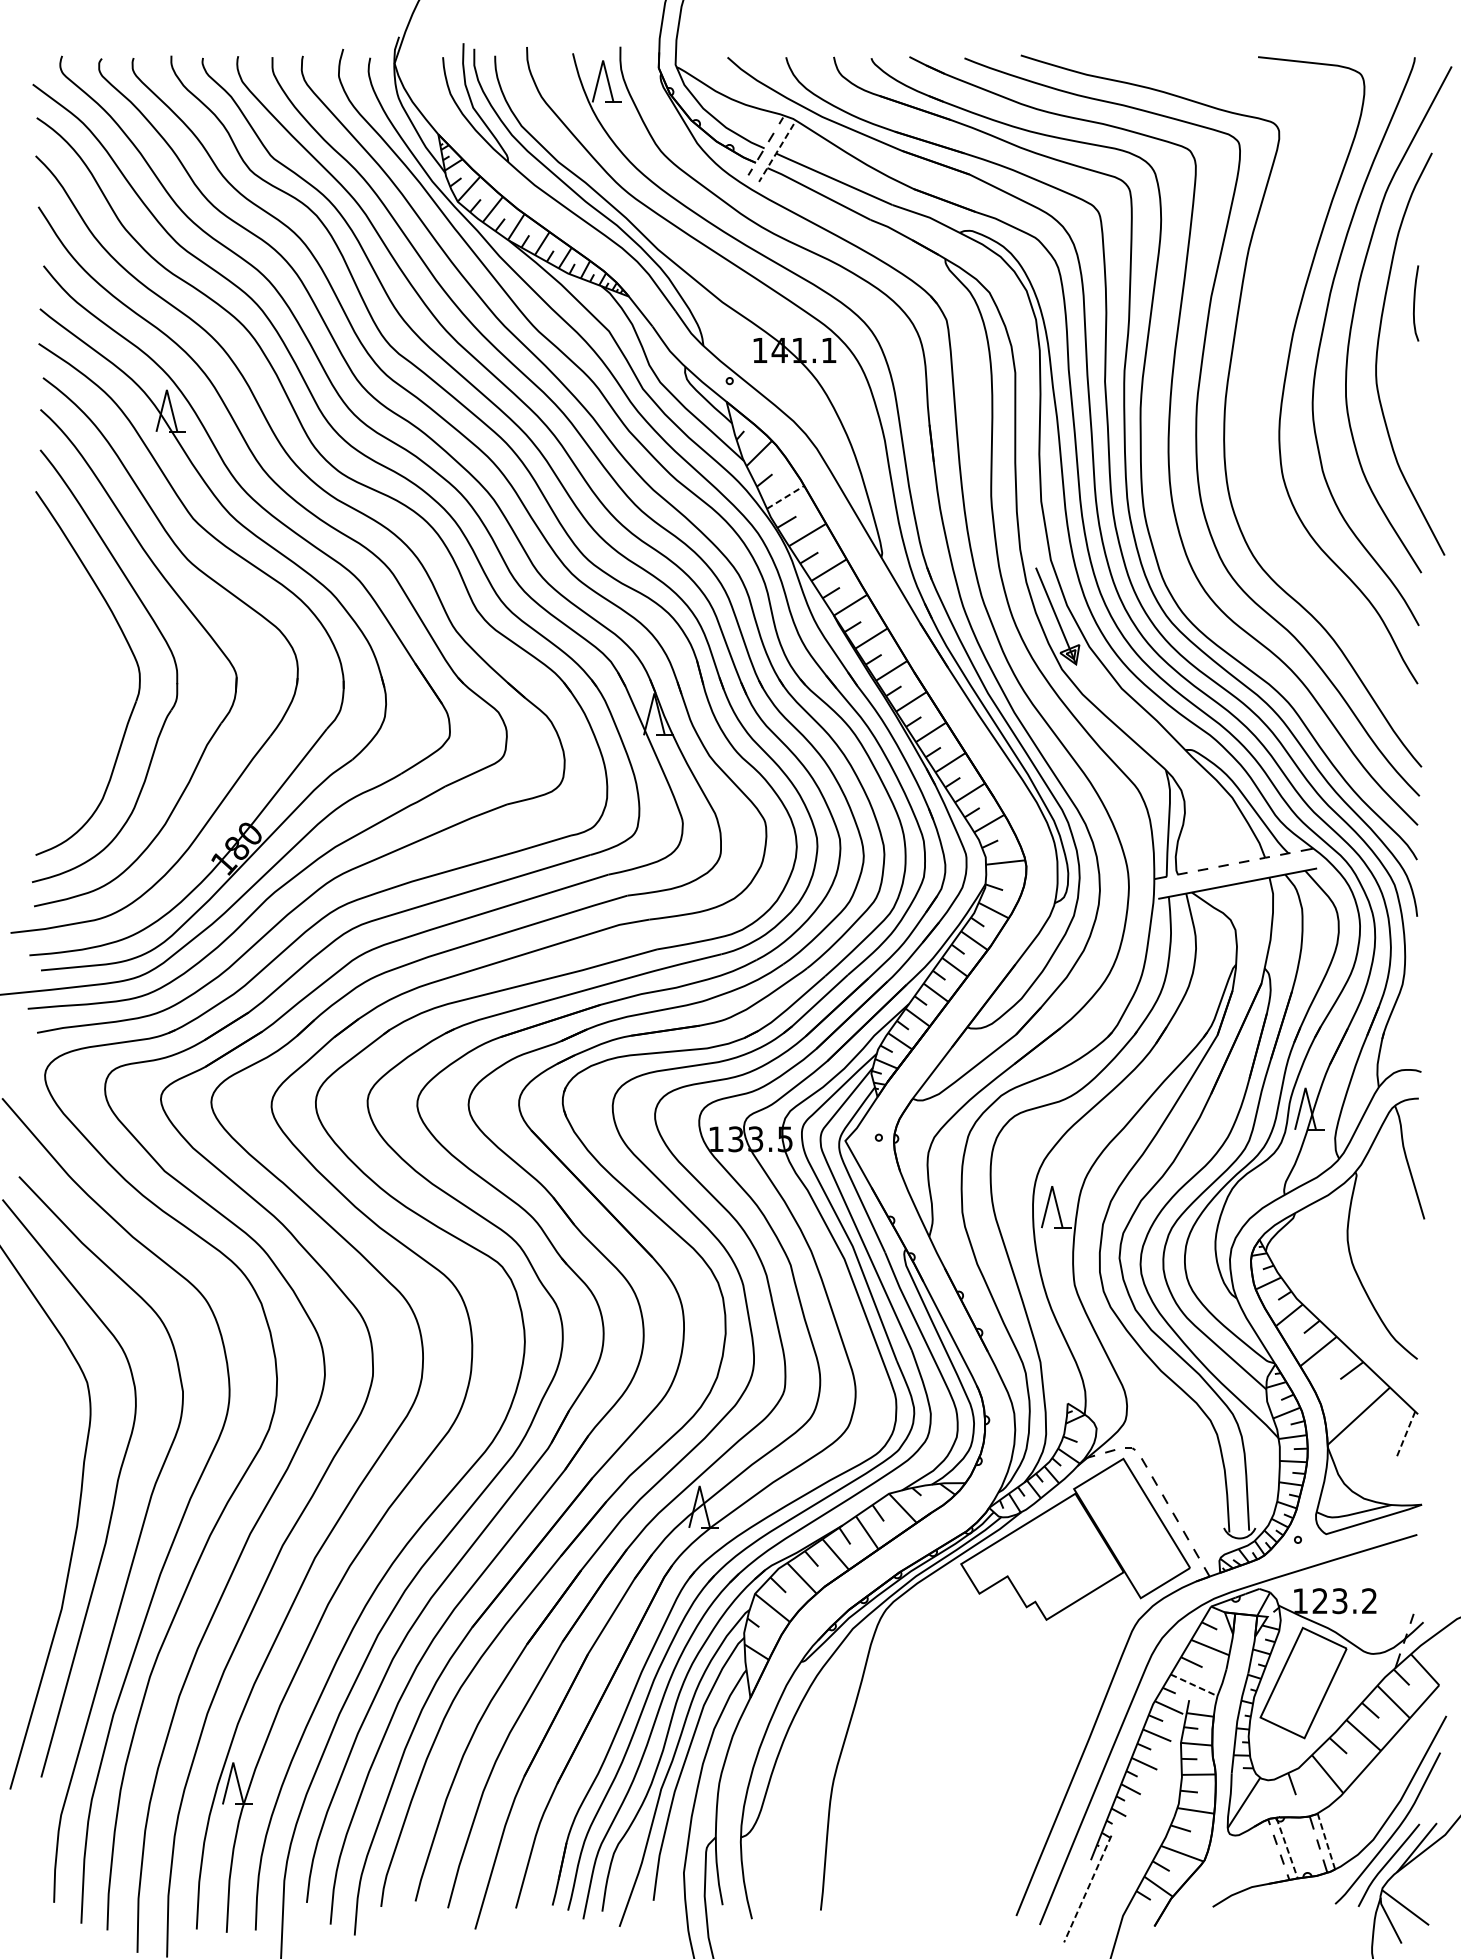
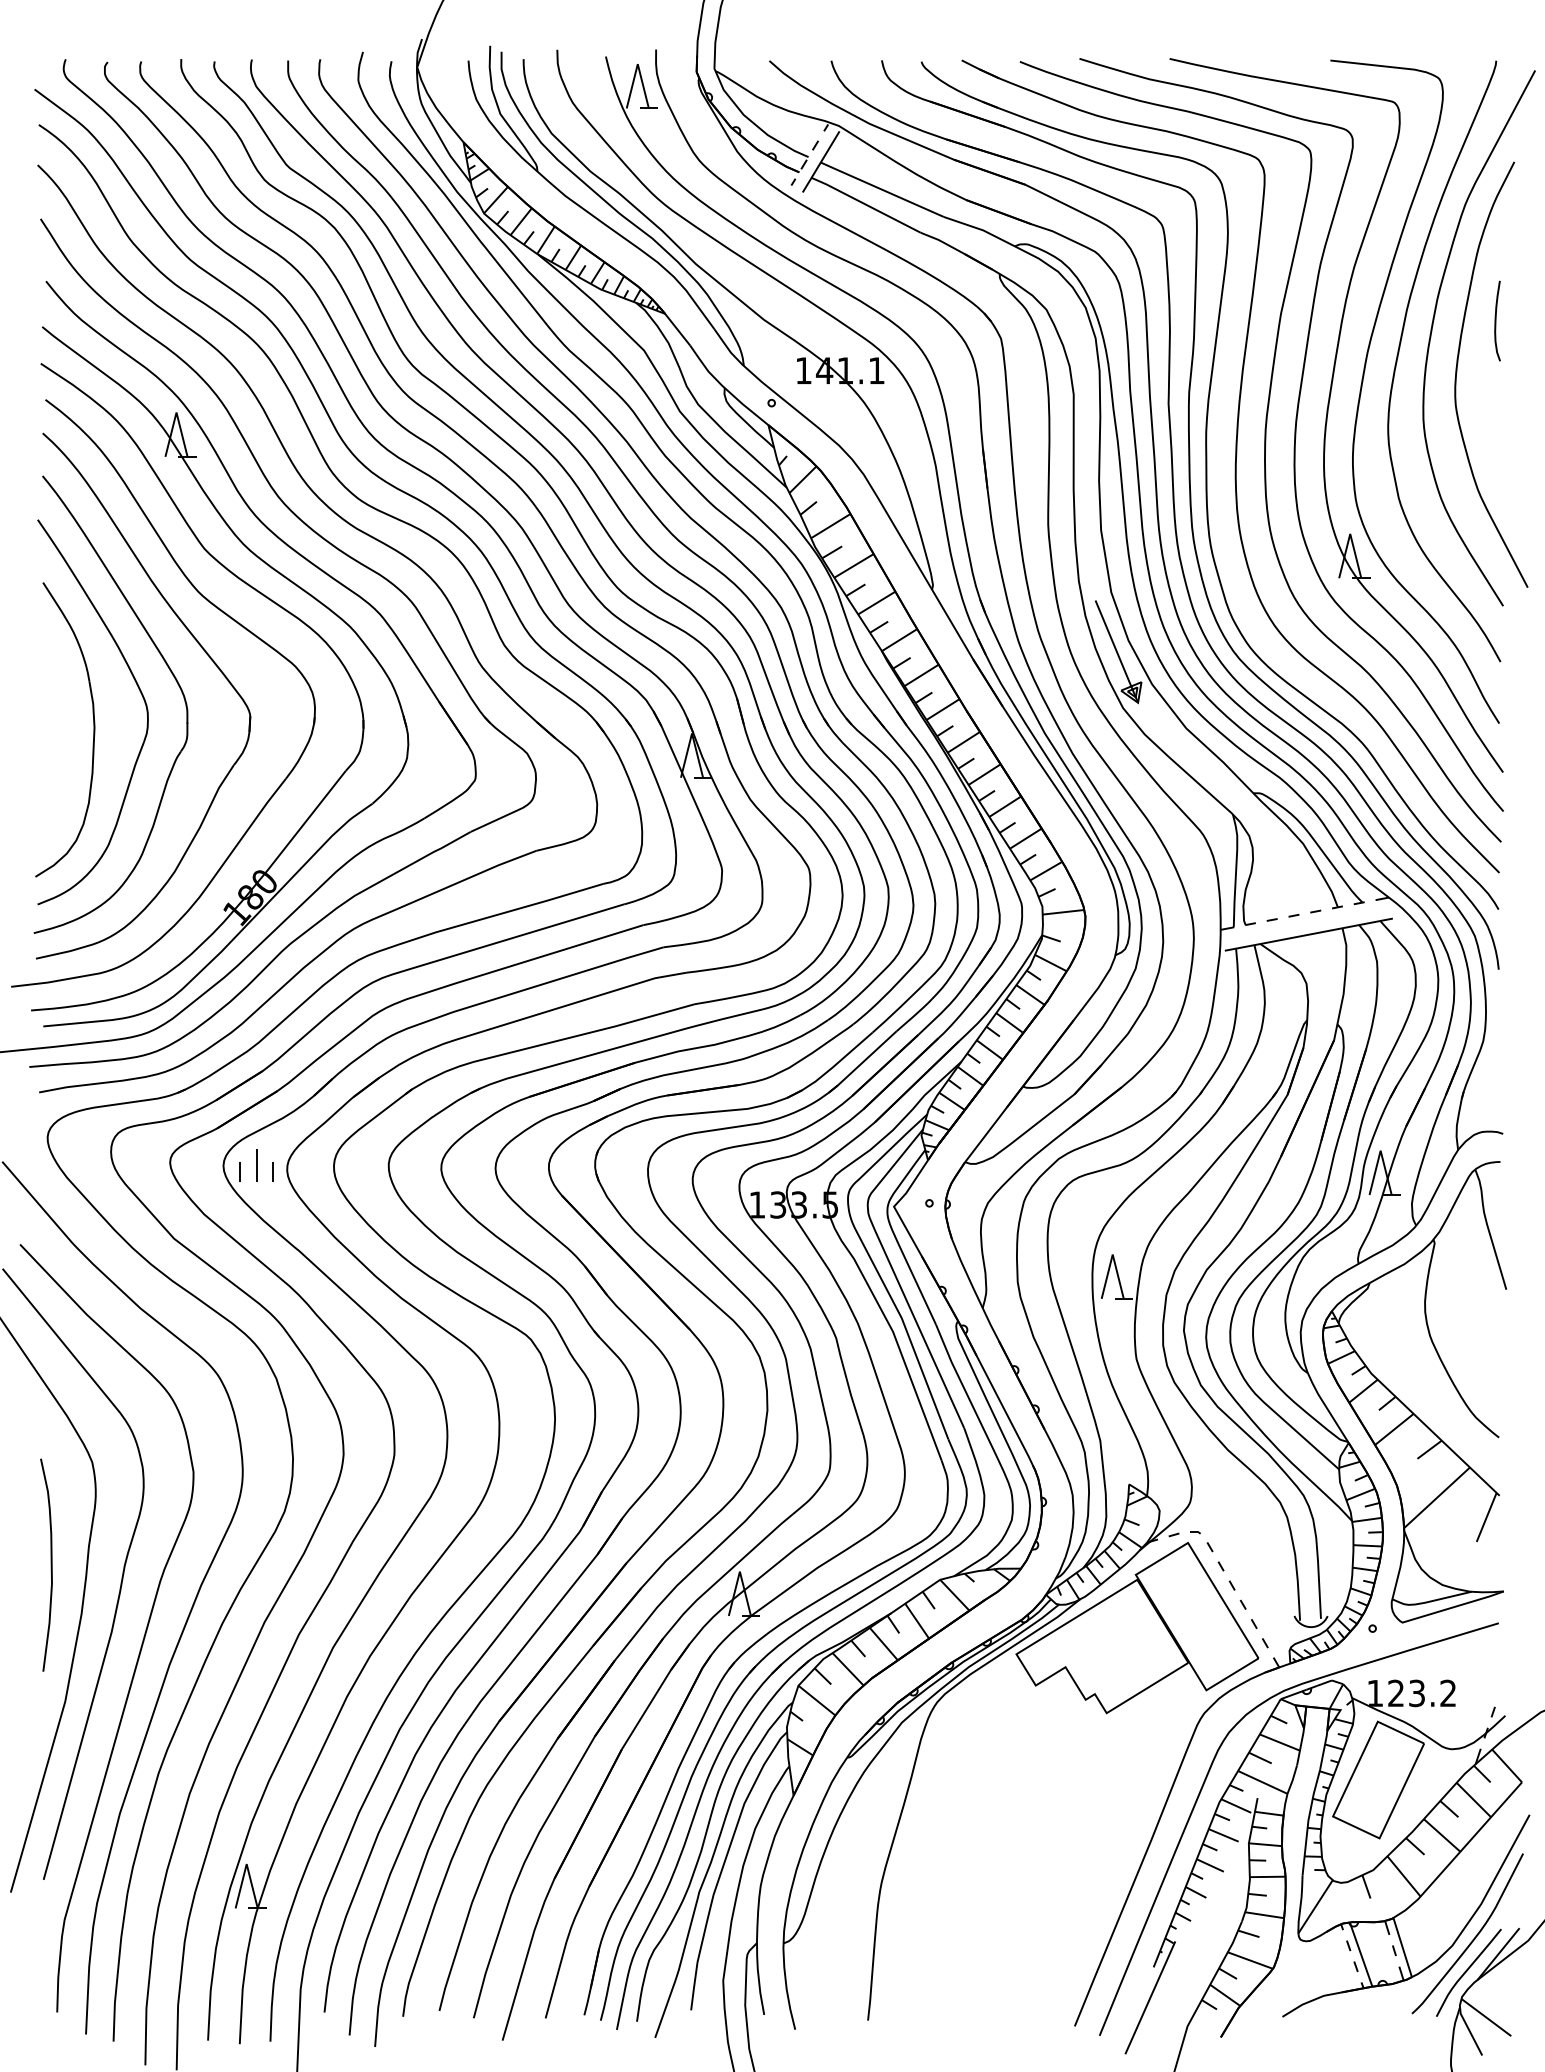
line: (775, 153) -> (820, 162), dashed -> solid
part: (1256, 391) -> (1328, 414), added
line: (786, 496) -> (831, 525), dashed -> solid
part: (88, 689) -> (93, 729), added
part: (242, 1101) -> (256, 1165), added
line: (1405, 1434) -> (1486, 1517), dashed -> solid
curve: (47, 1479) -> (50, 1564), added
line: (1194, 1685) -> (1263, 1782), dashed -> solid
line: (1326, 1841) -> (1402, 1947), dashed -> solid
line: (1287, 1848) -> (1361, 1954), dashed -> solid
line: (1087, 1888) -> (1150, 1997), dashed -> solid

